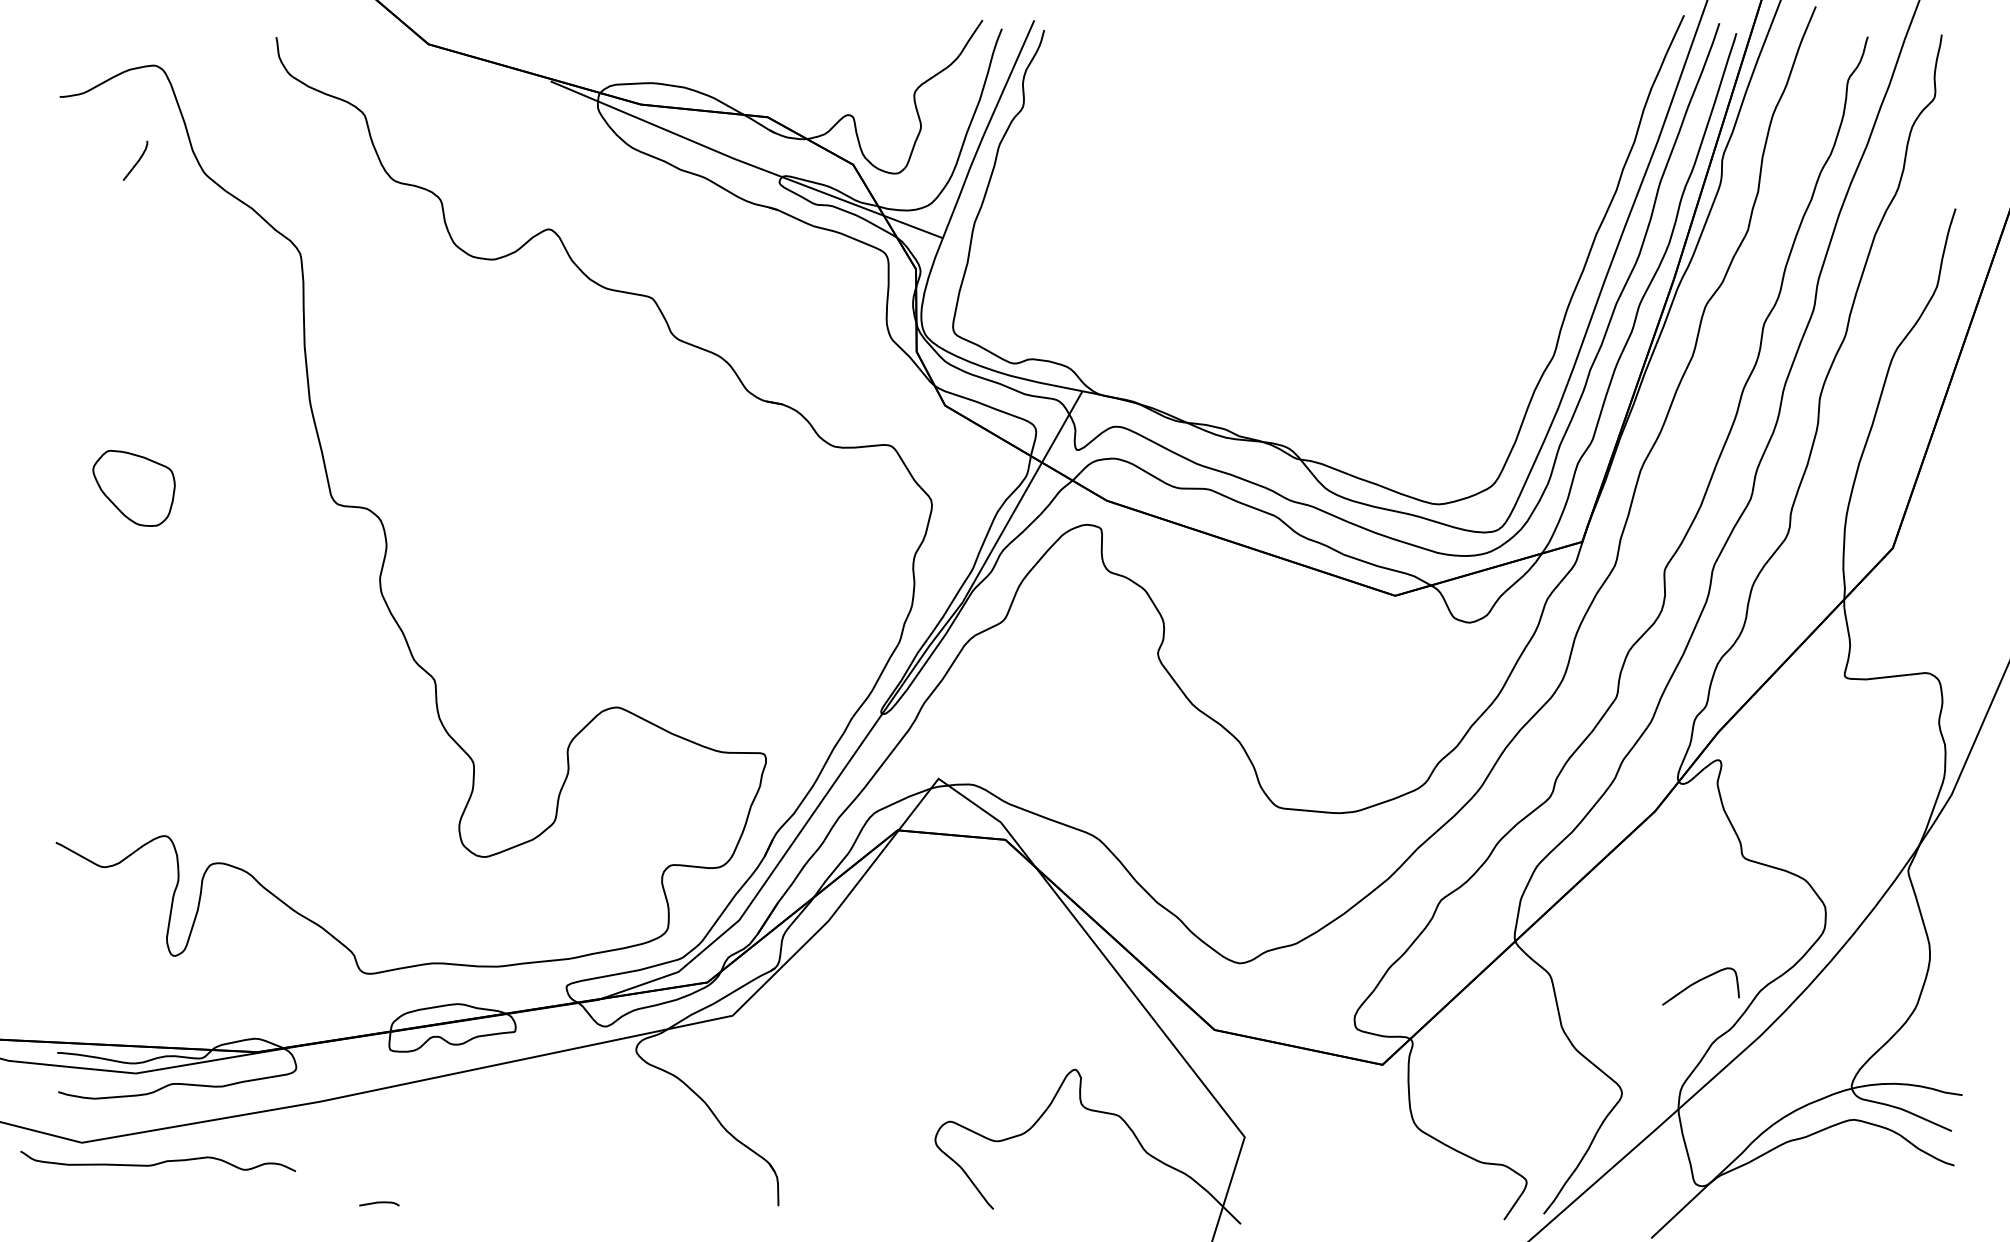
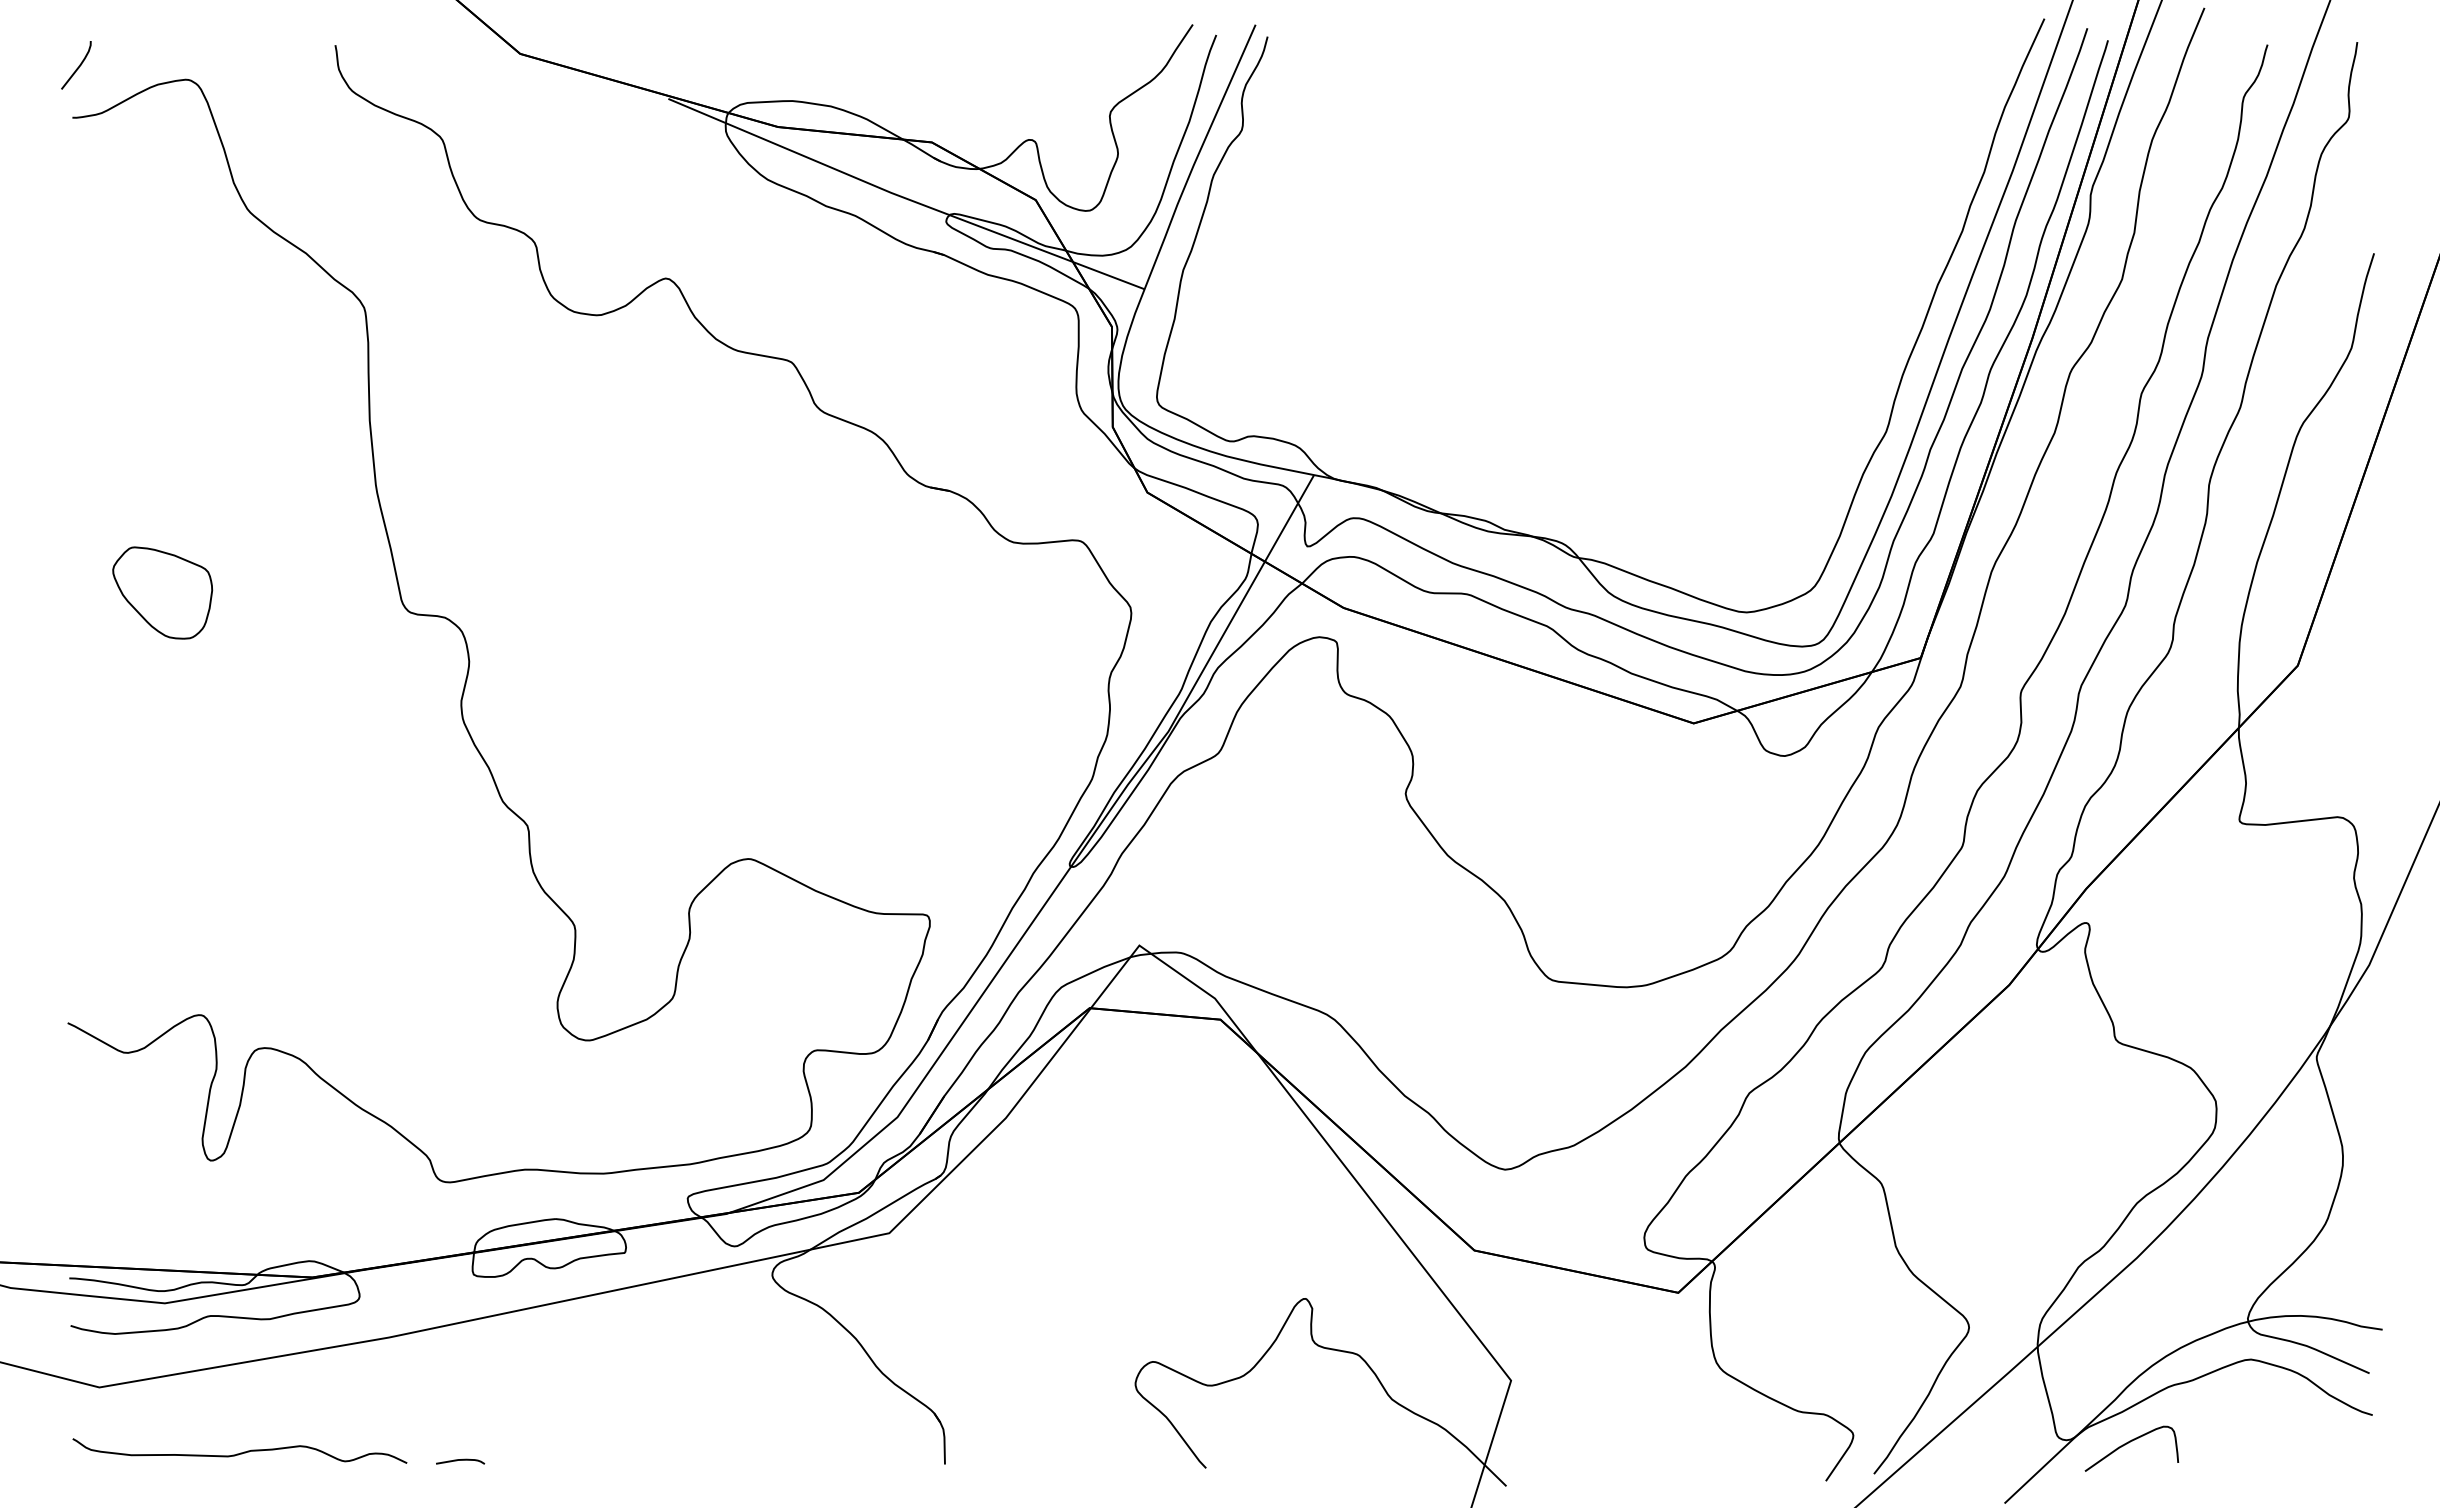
curve: (137, 161) -> (78, 66), moved
curve: (1697, 983) -> (2127, 1444), moved
curve: (158, 1162) -> (240, 1452), moved

